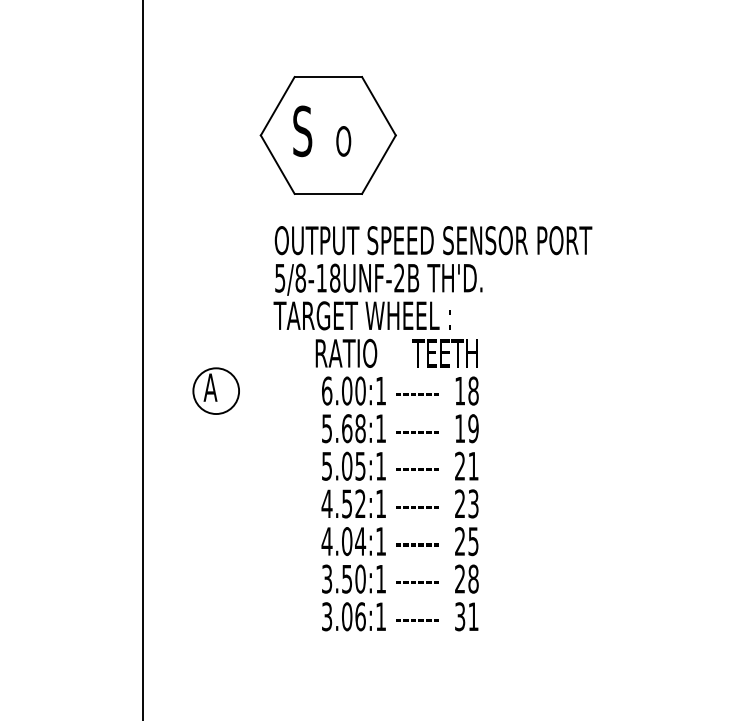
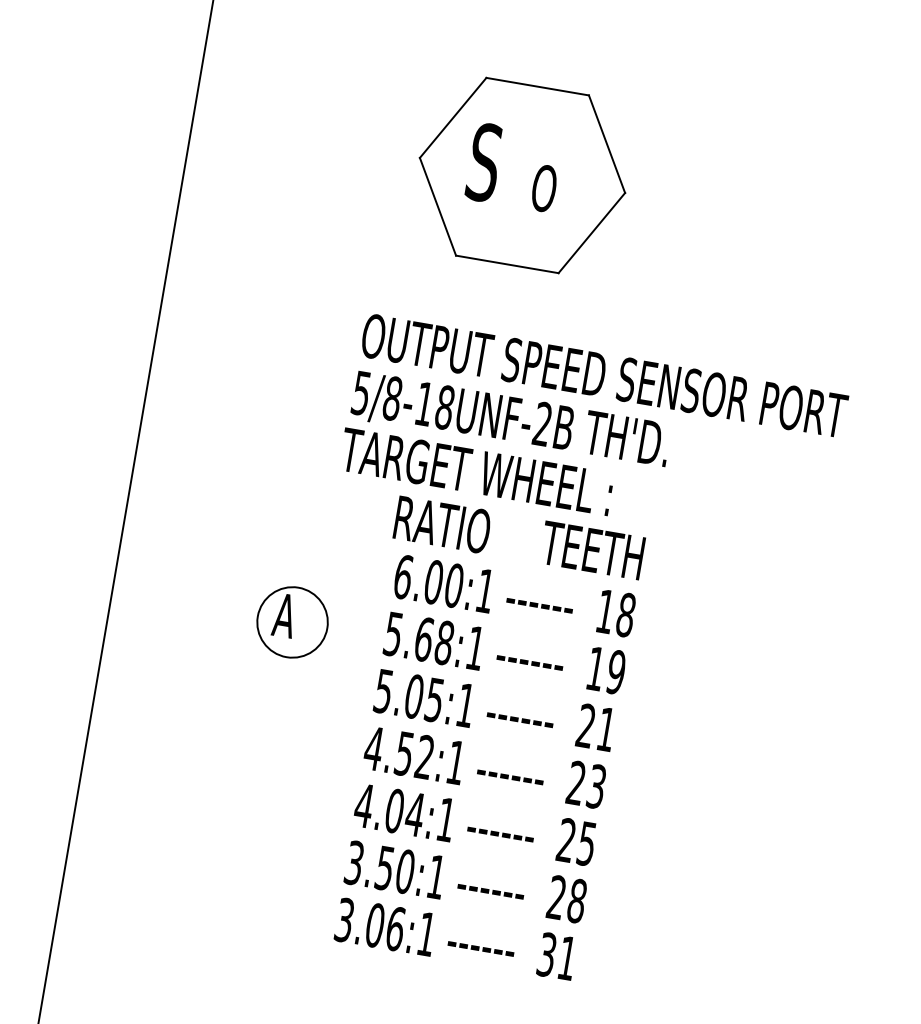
part: (327, 135) -> (521, 175), moved
part: (215, 390) -> (291, 621), moved

